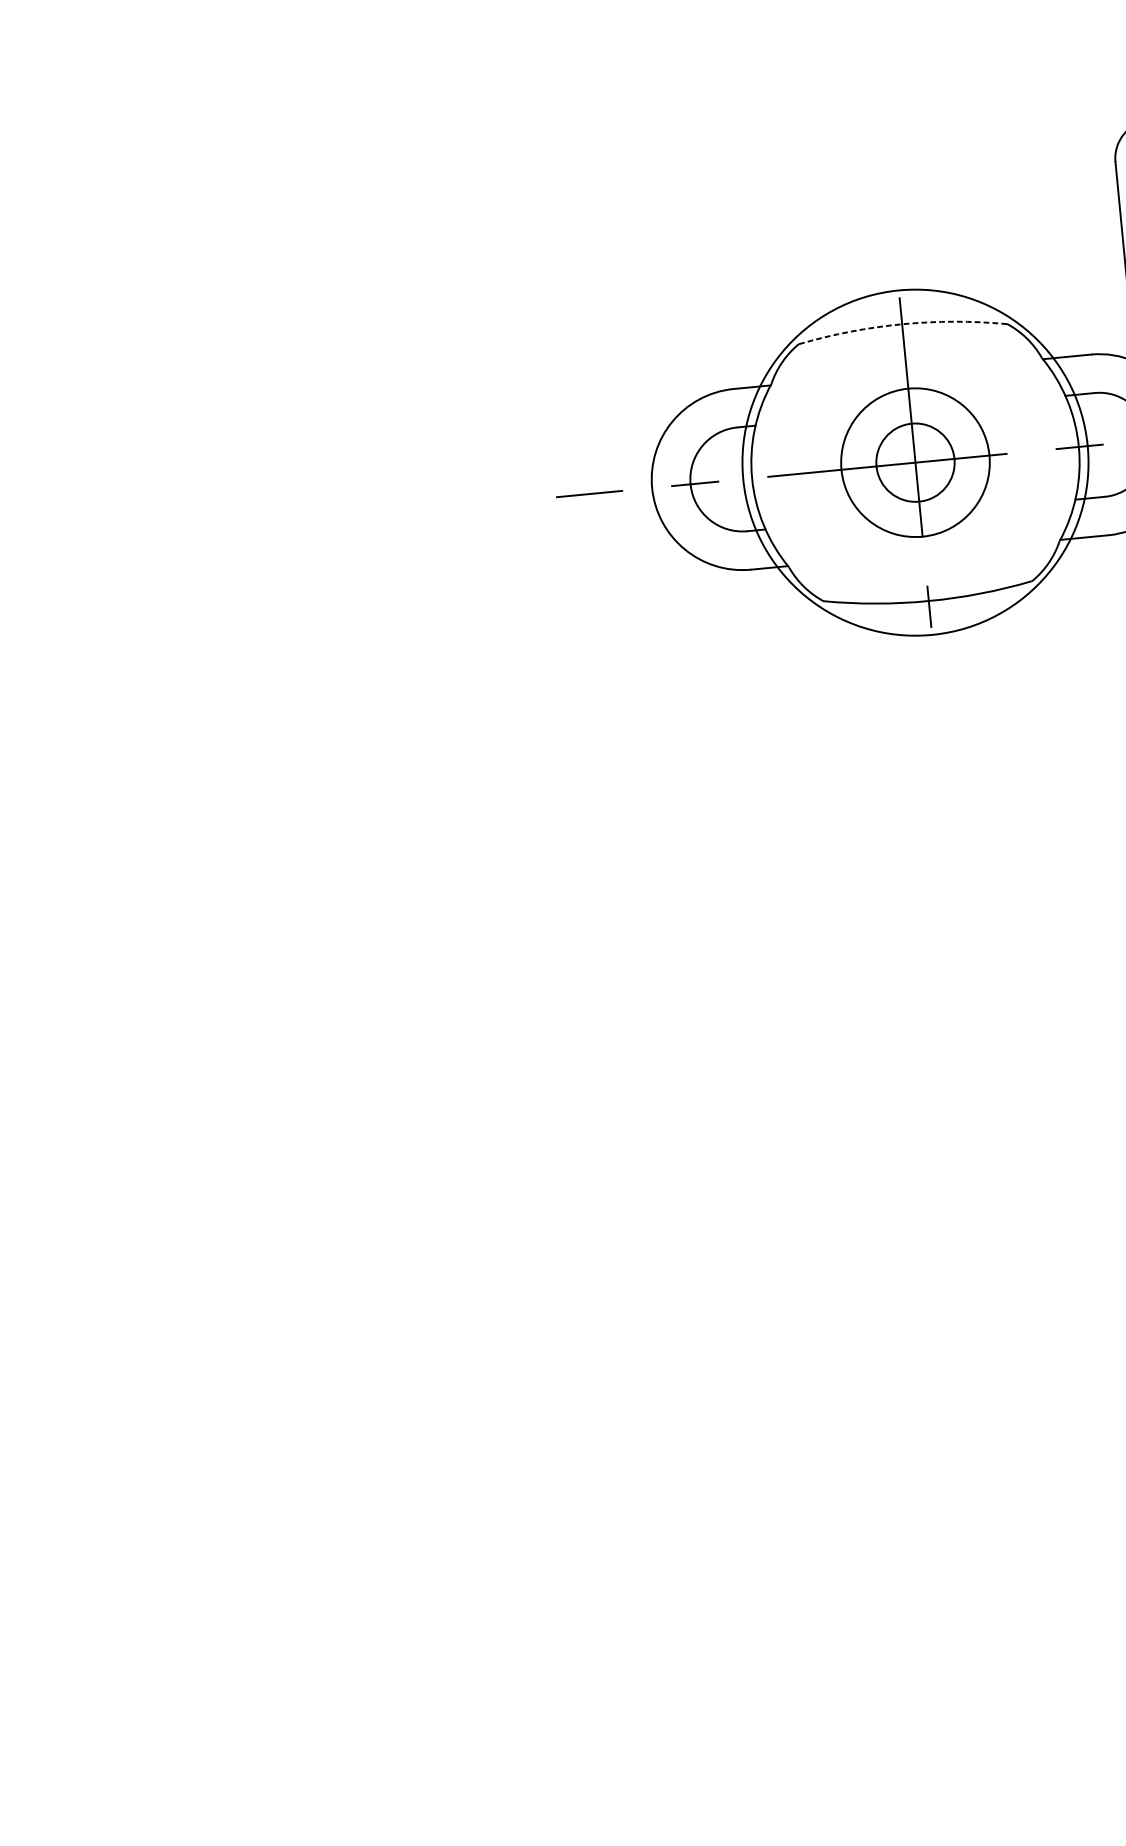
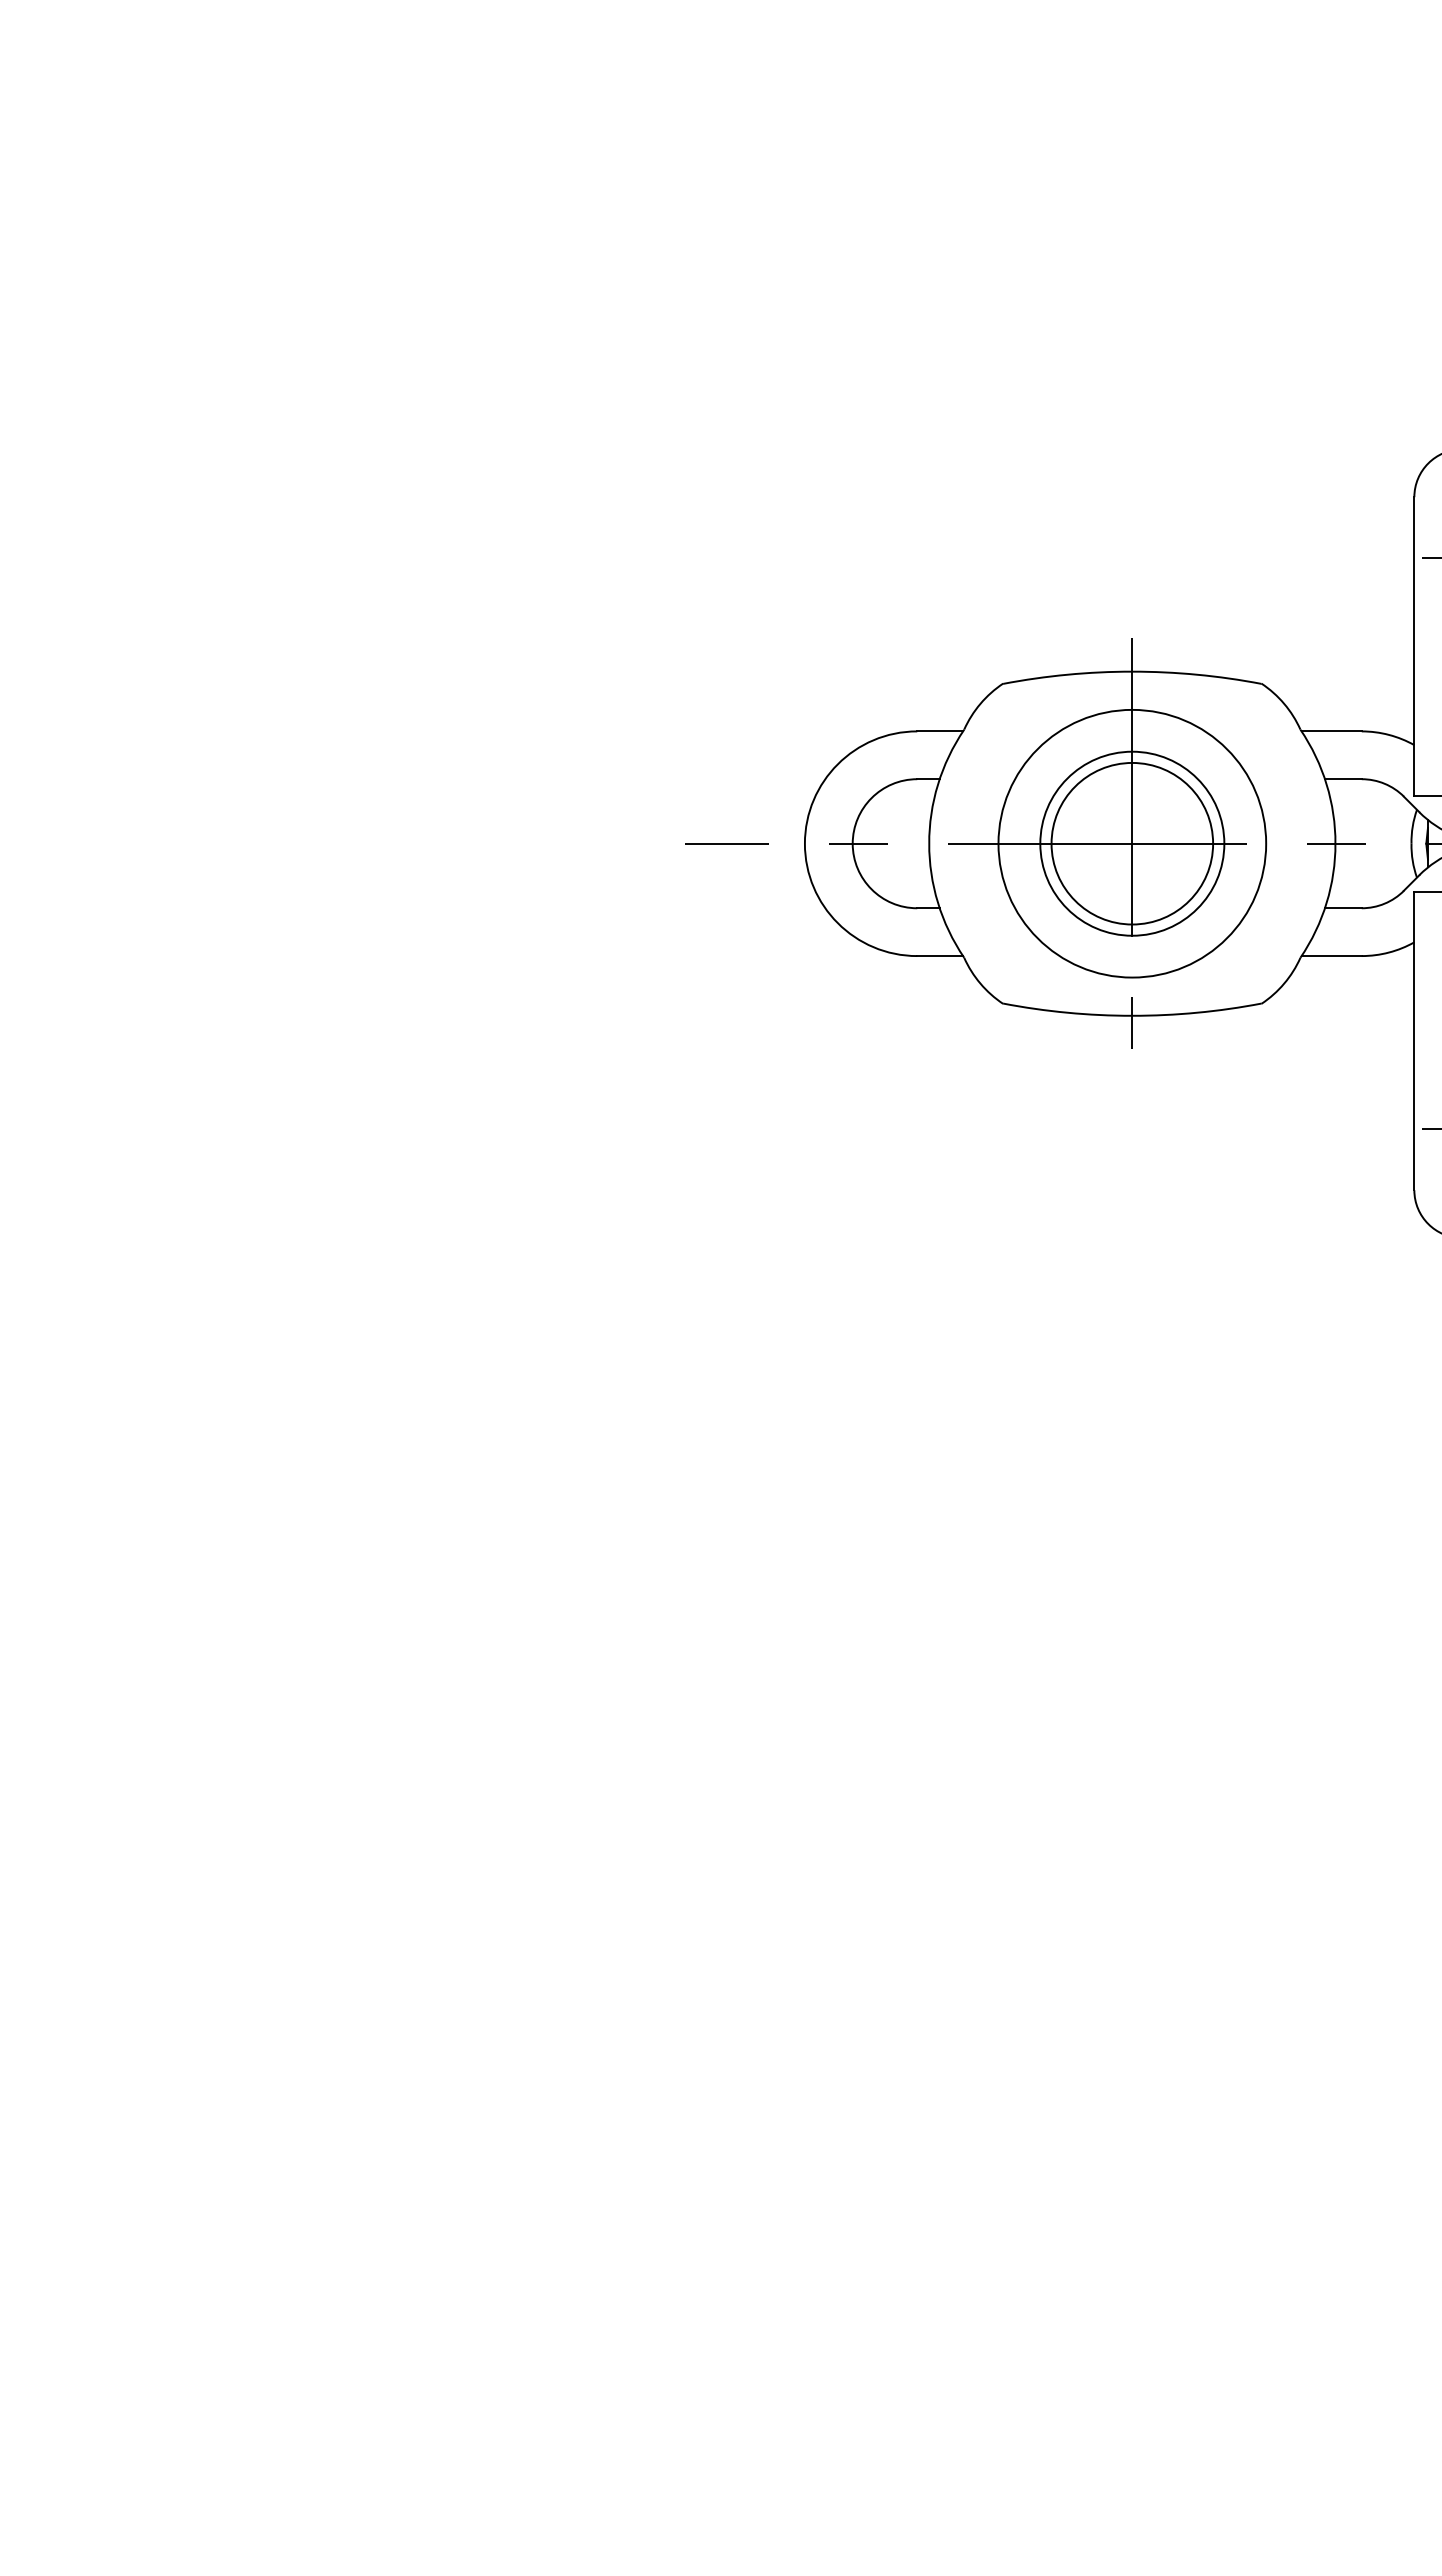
arc: (902, 324) -> (1132, 671), dashed -> solid
circle: (915, 462) -> (1132, 843), size x0.62
circle: (915, 462) -> (1132, 843), size x1.67

